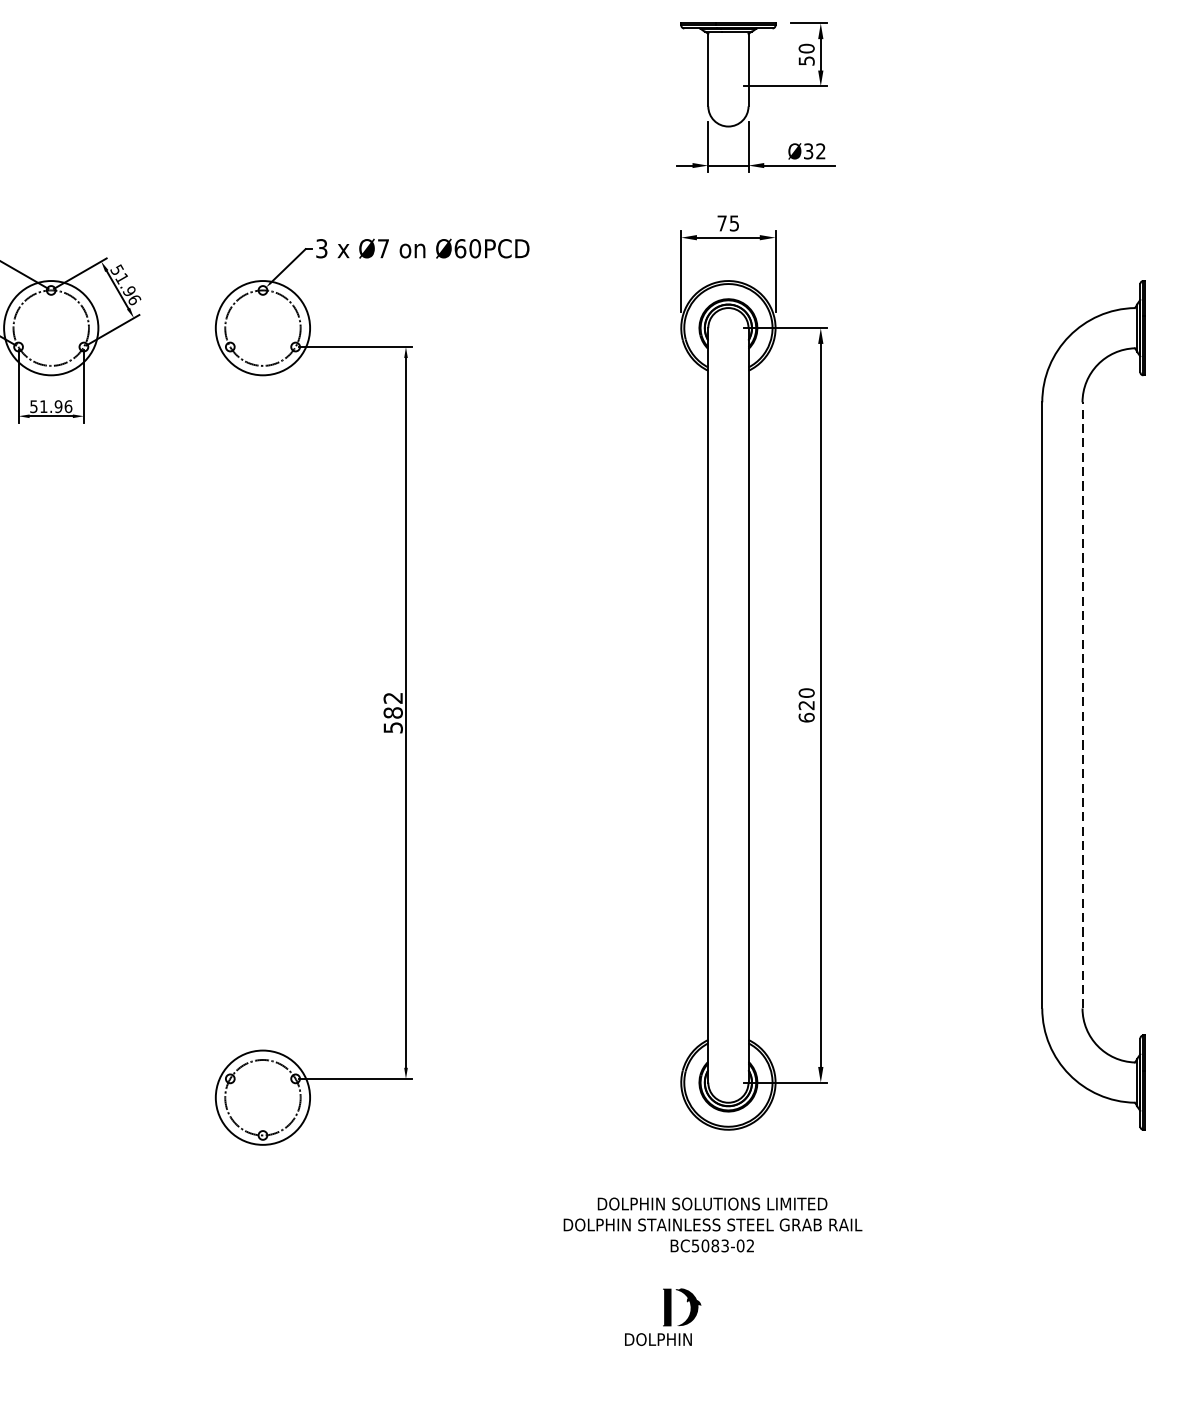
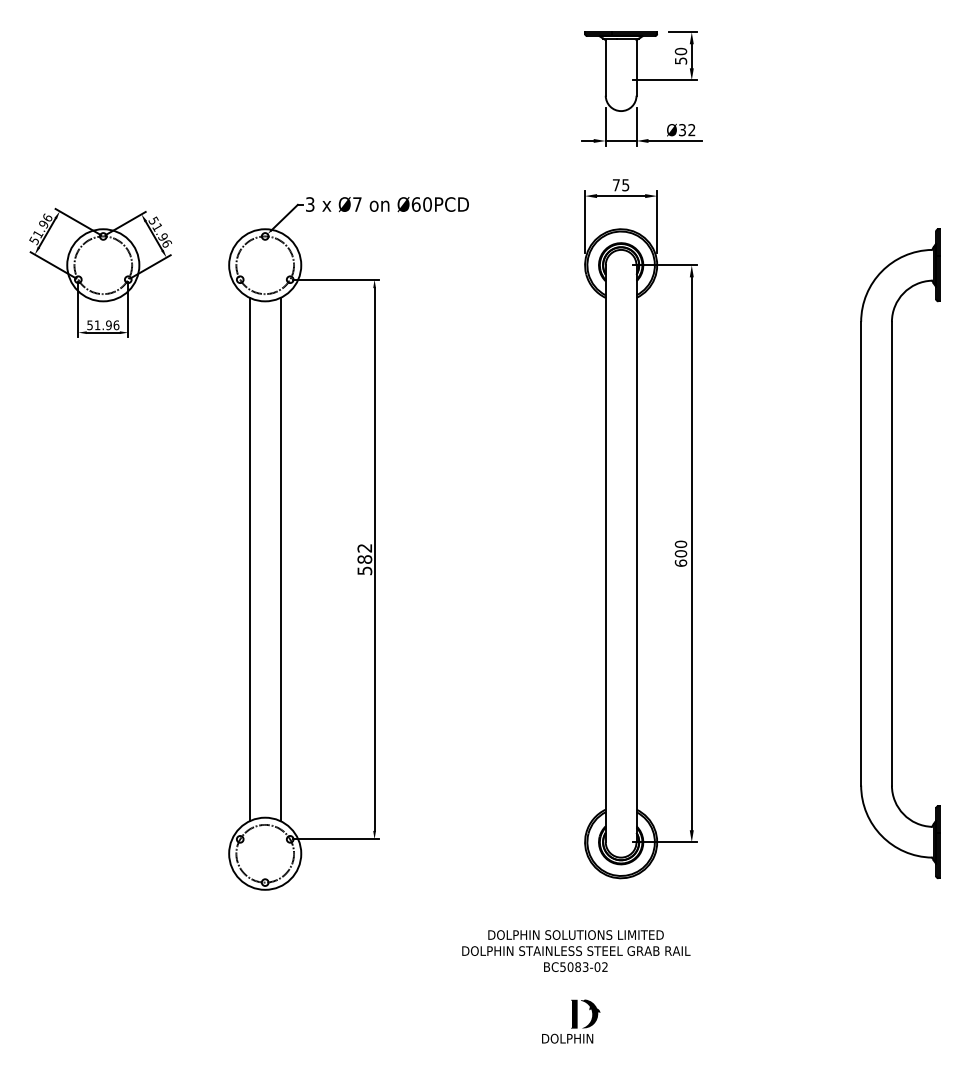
text: (807, 705) -> (681, 553), 620 -> 600
line: (1081, 705) -> (891, 553), dashed -> solid
line: (242, 712) -> (249, 559), added
line: (282, 712) -> (280, 559), added
text: (713, 1224) -> (576, 950), moved

